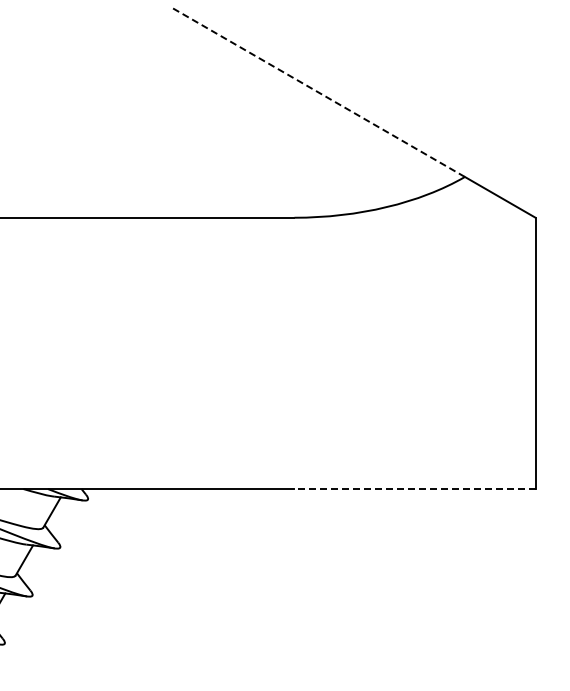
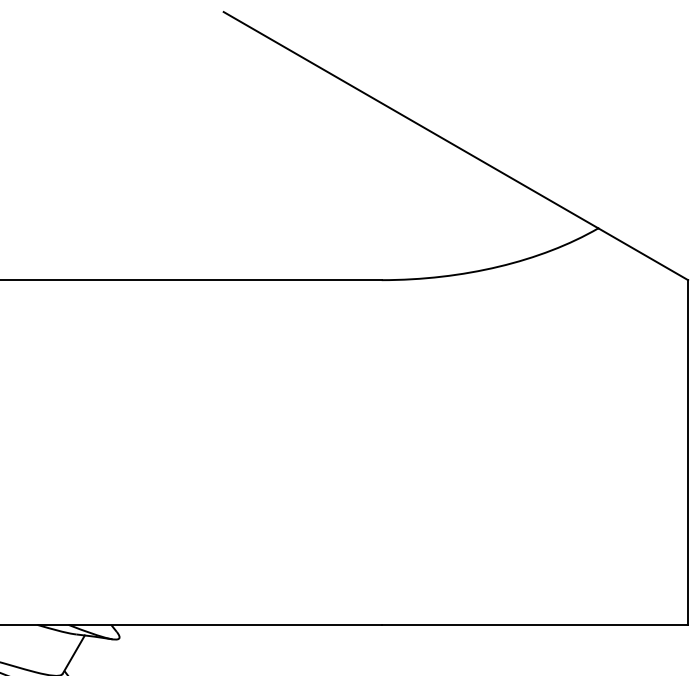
line: (317, 91) -> (411, 119), dashed -> solid
line: (415, 489) -> (535, 625), dashed -> solid

